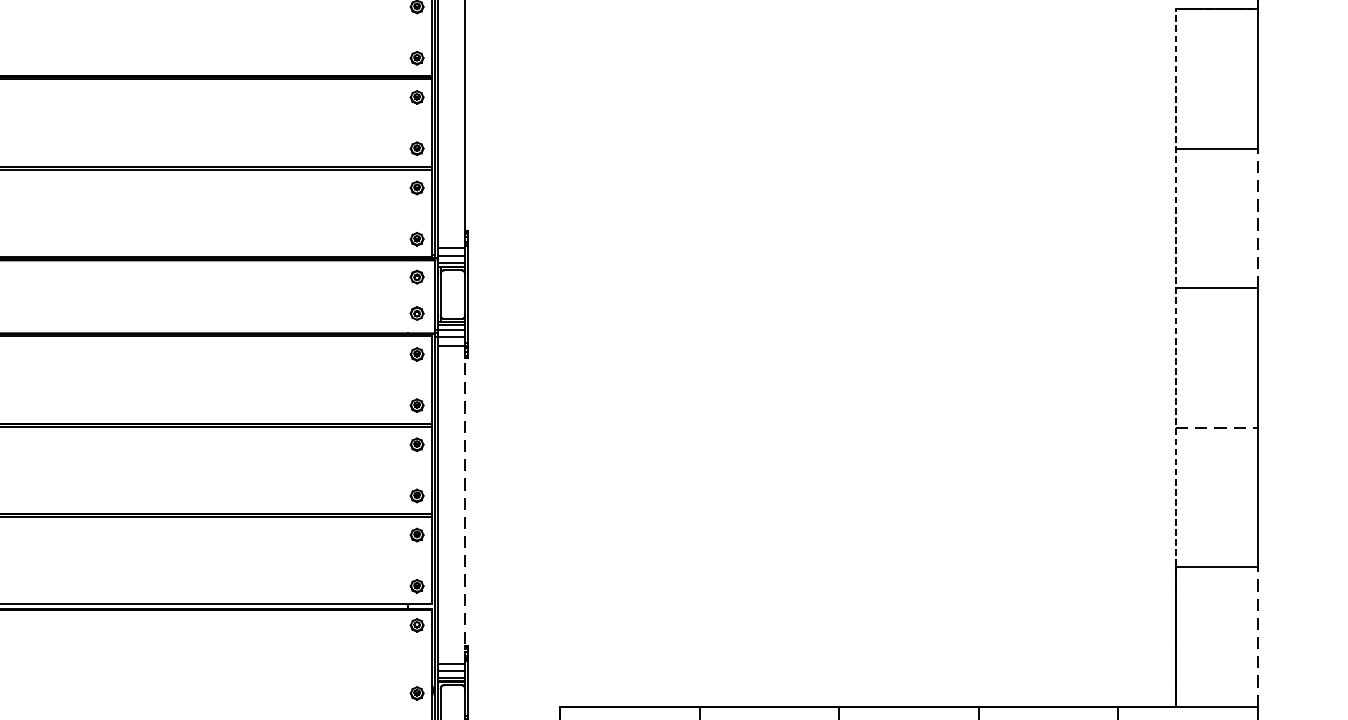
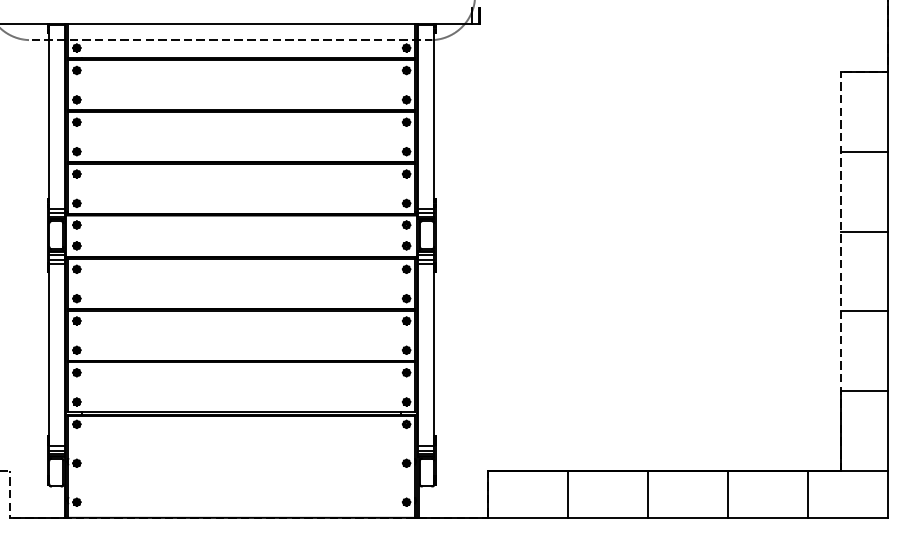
line: (1257, 218) -> (887, 191), dashed -> solid
line: (1217, 428) -> (864, 311), dashed -> solid
line: (465, 505) -> (434, 355), dashed -> solid
line: (1257, 637) -> (887, 431), dashed -> solid

